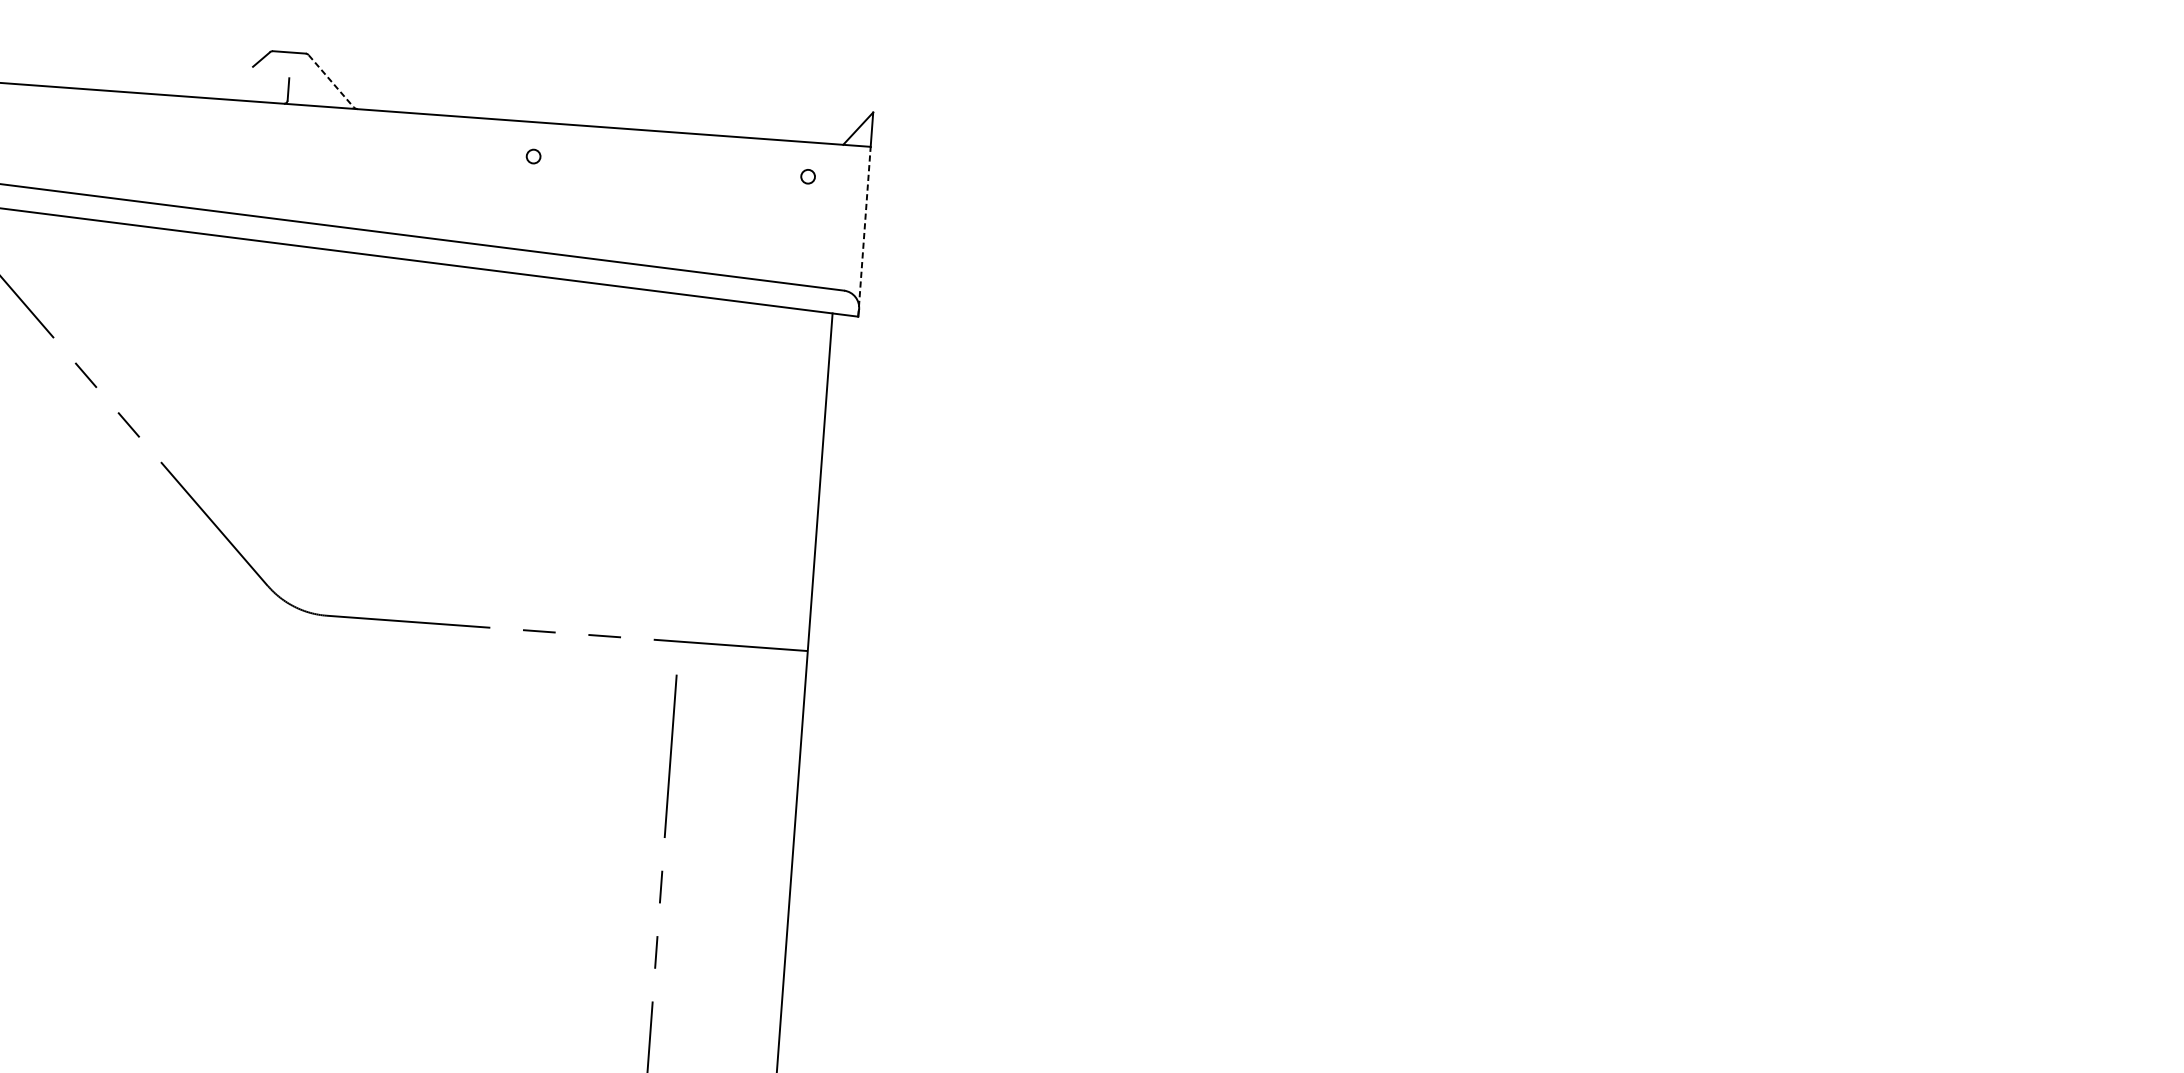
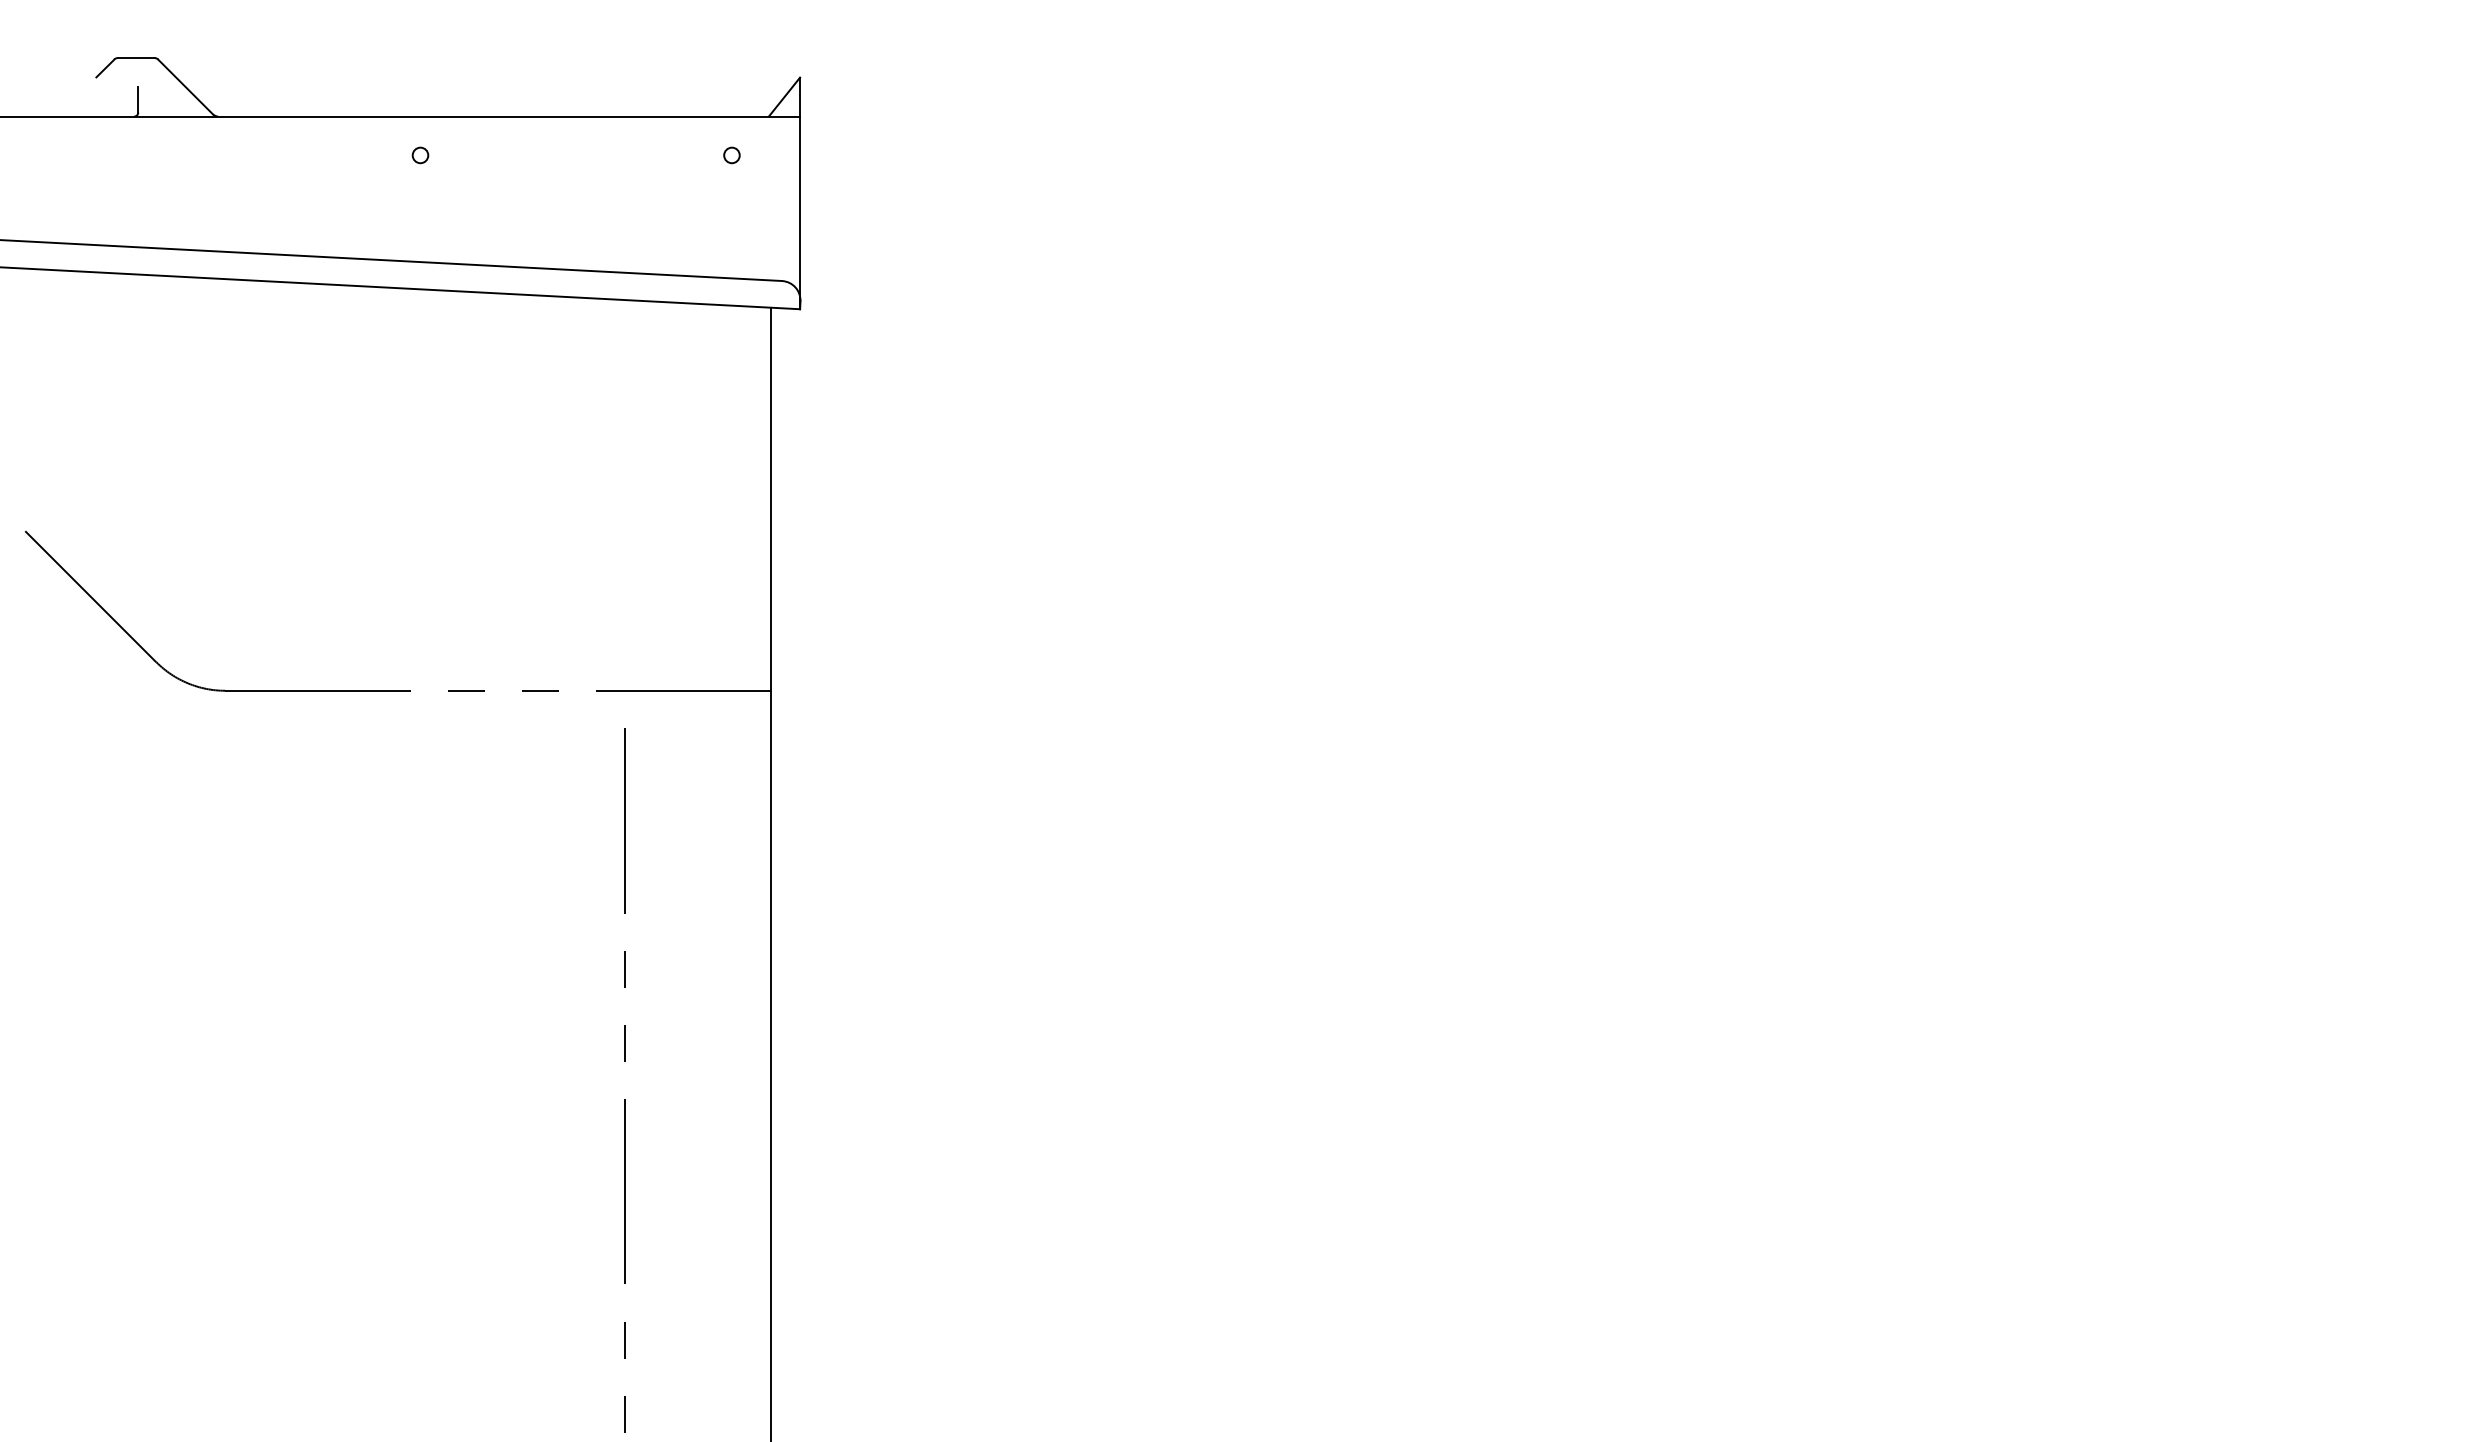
line: (330, 81) -> (185, 87), dashed -> solid
line: (864, 231) -> (800, 212), dashed -> solid

